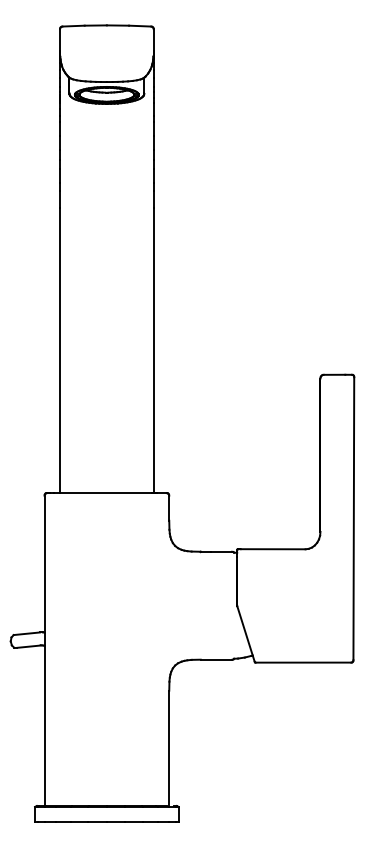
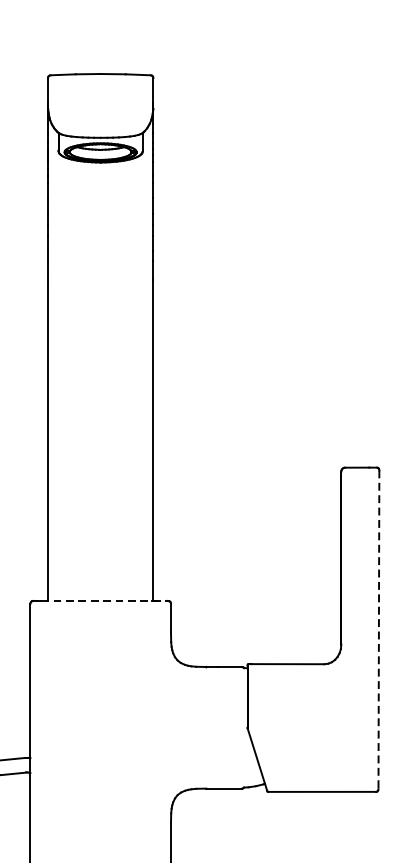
line: (110, 493) -> (104, 601), solid -> dashed
line: (353, 519) -> (378, 630), solid -> dashed

